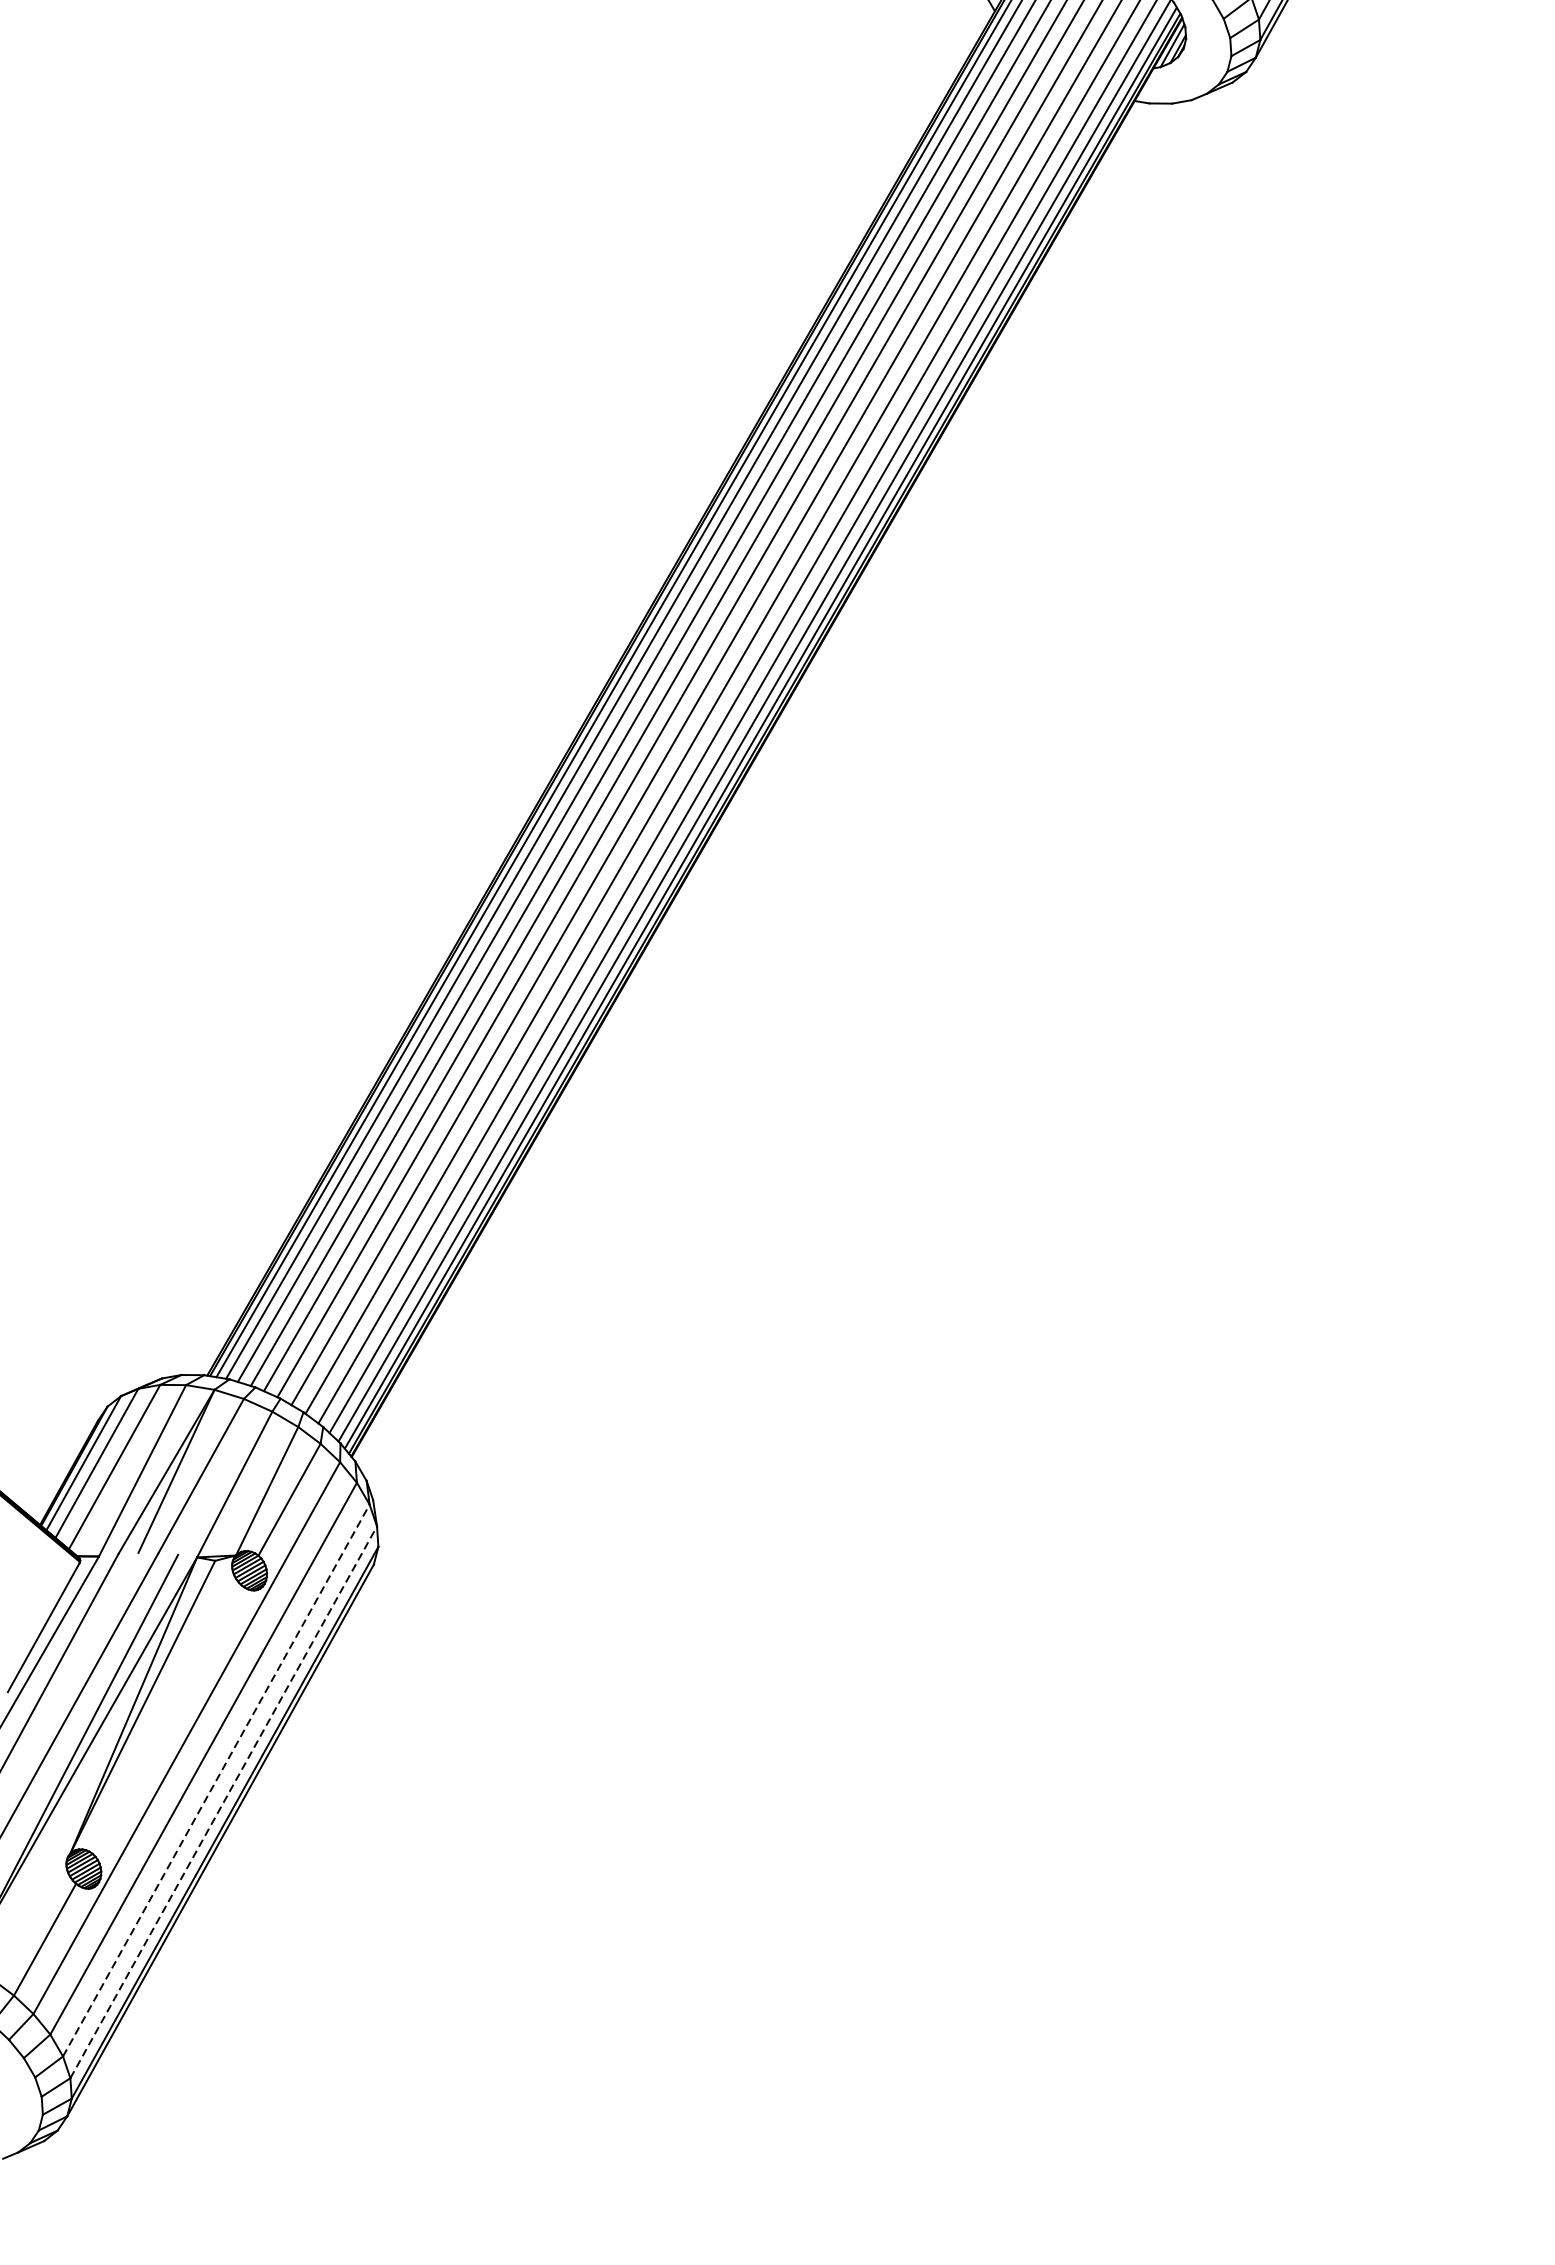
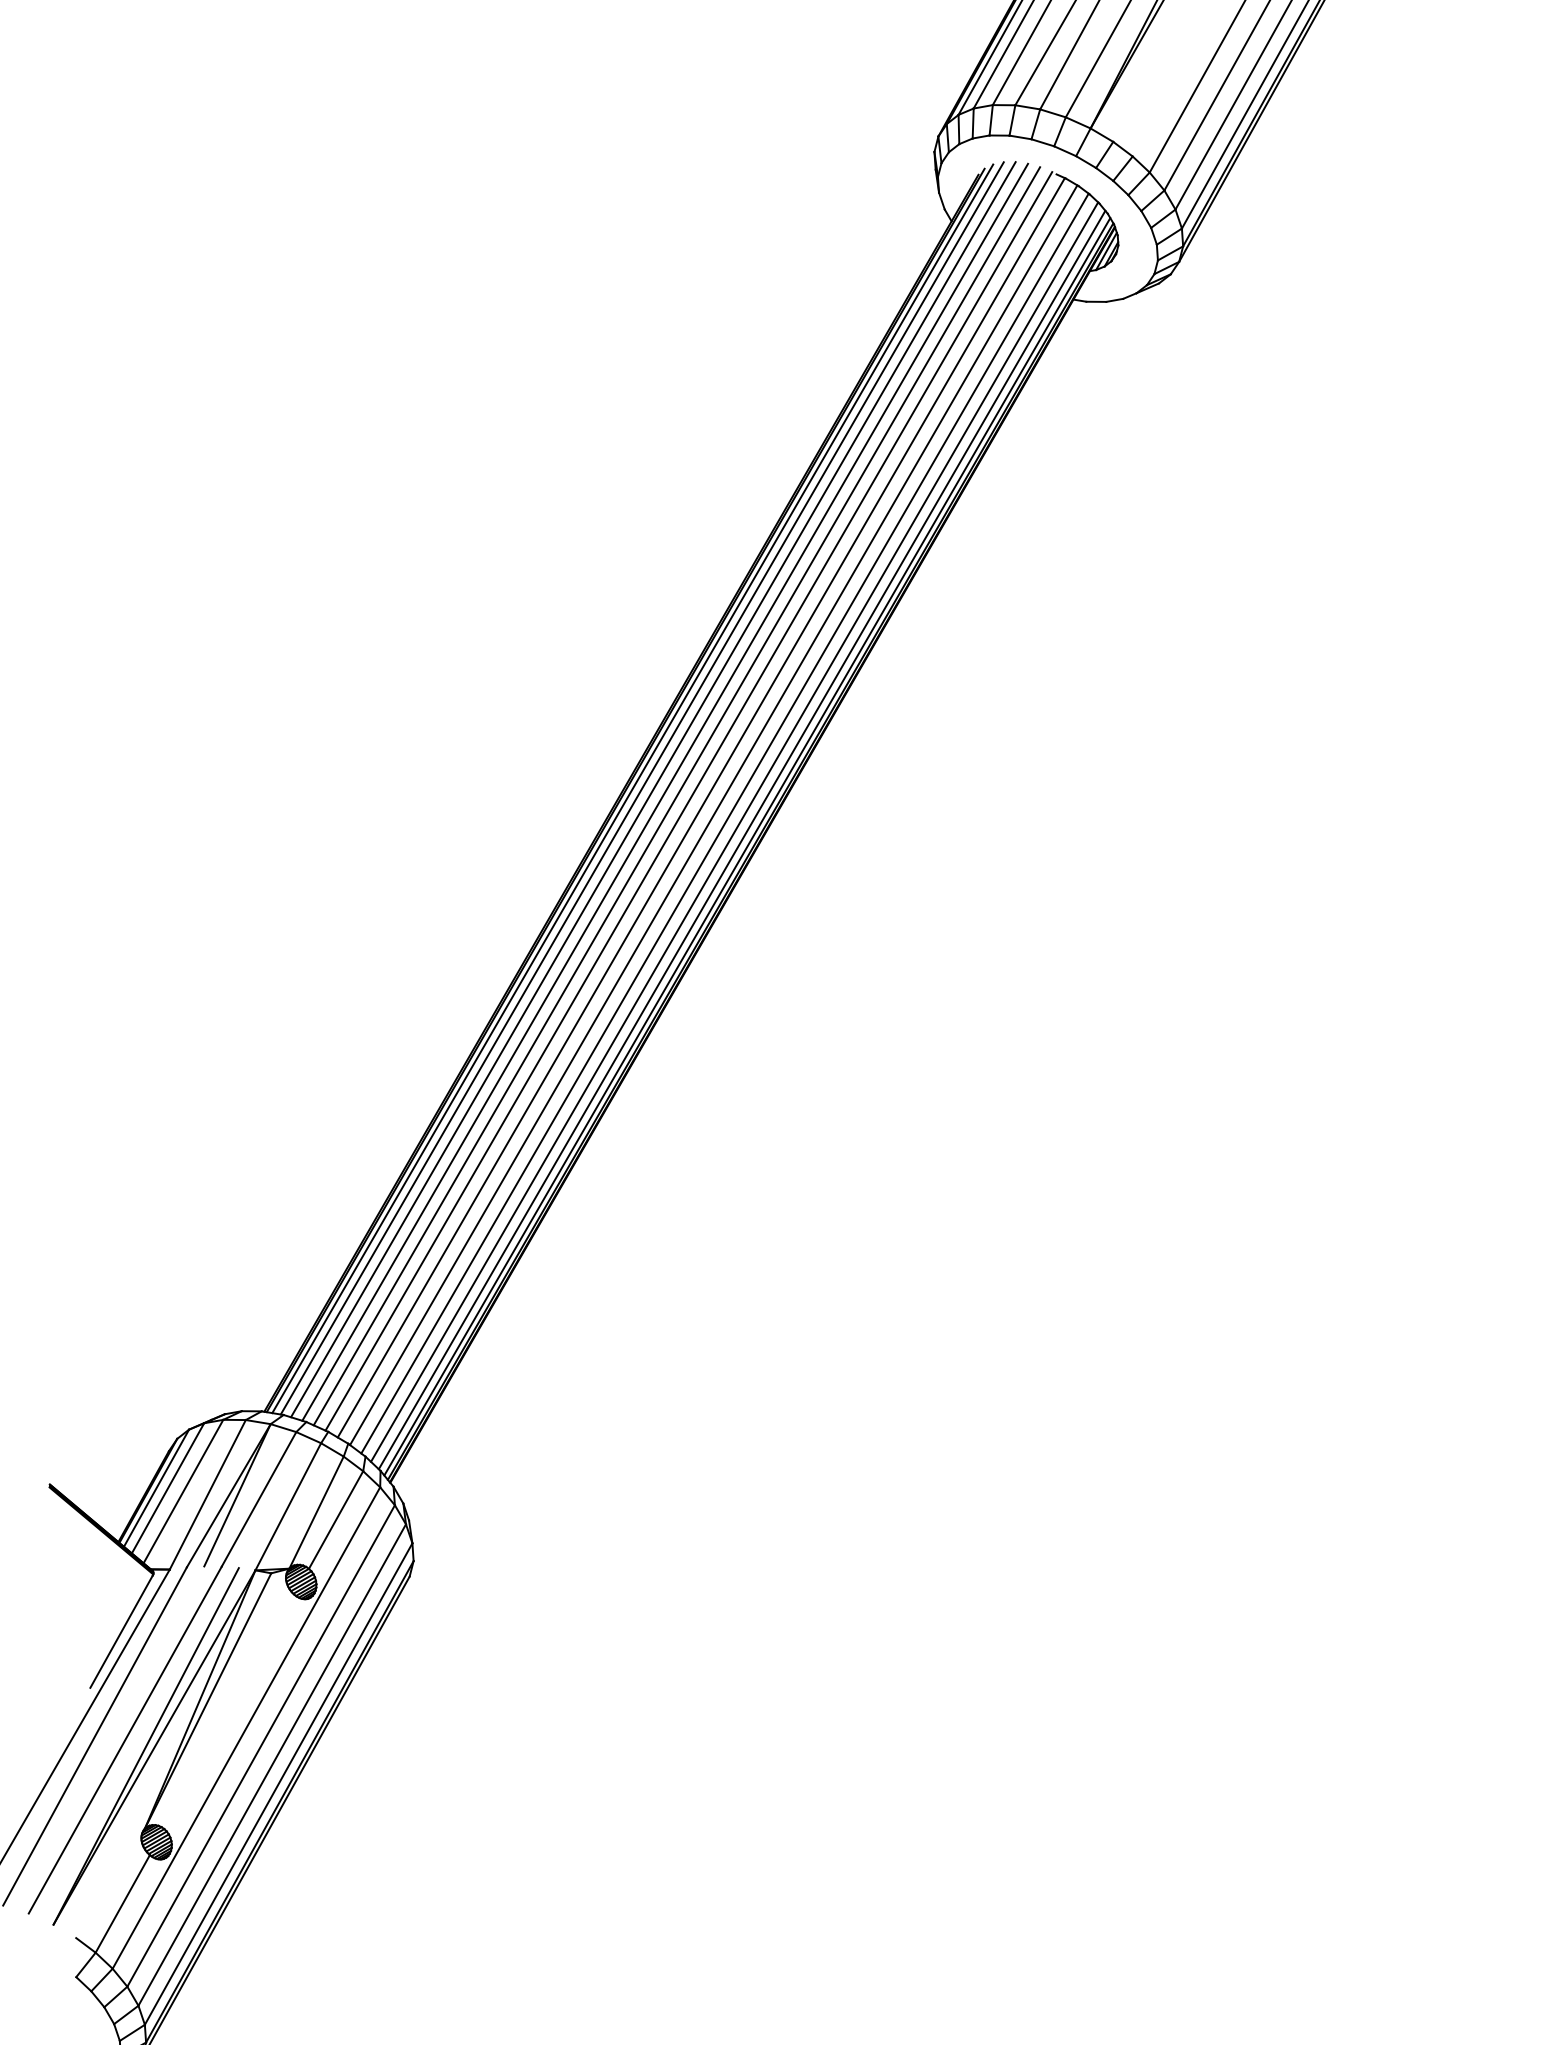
line: (216, 1779) -> (272, 1764), dashed -> solid
line: (223, 1801) -> (278, 1783), dashed -> solid

